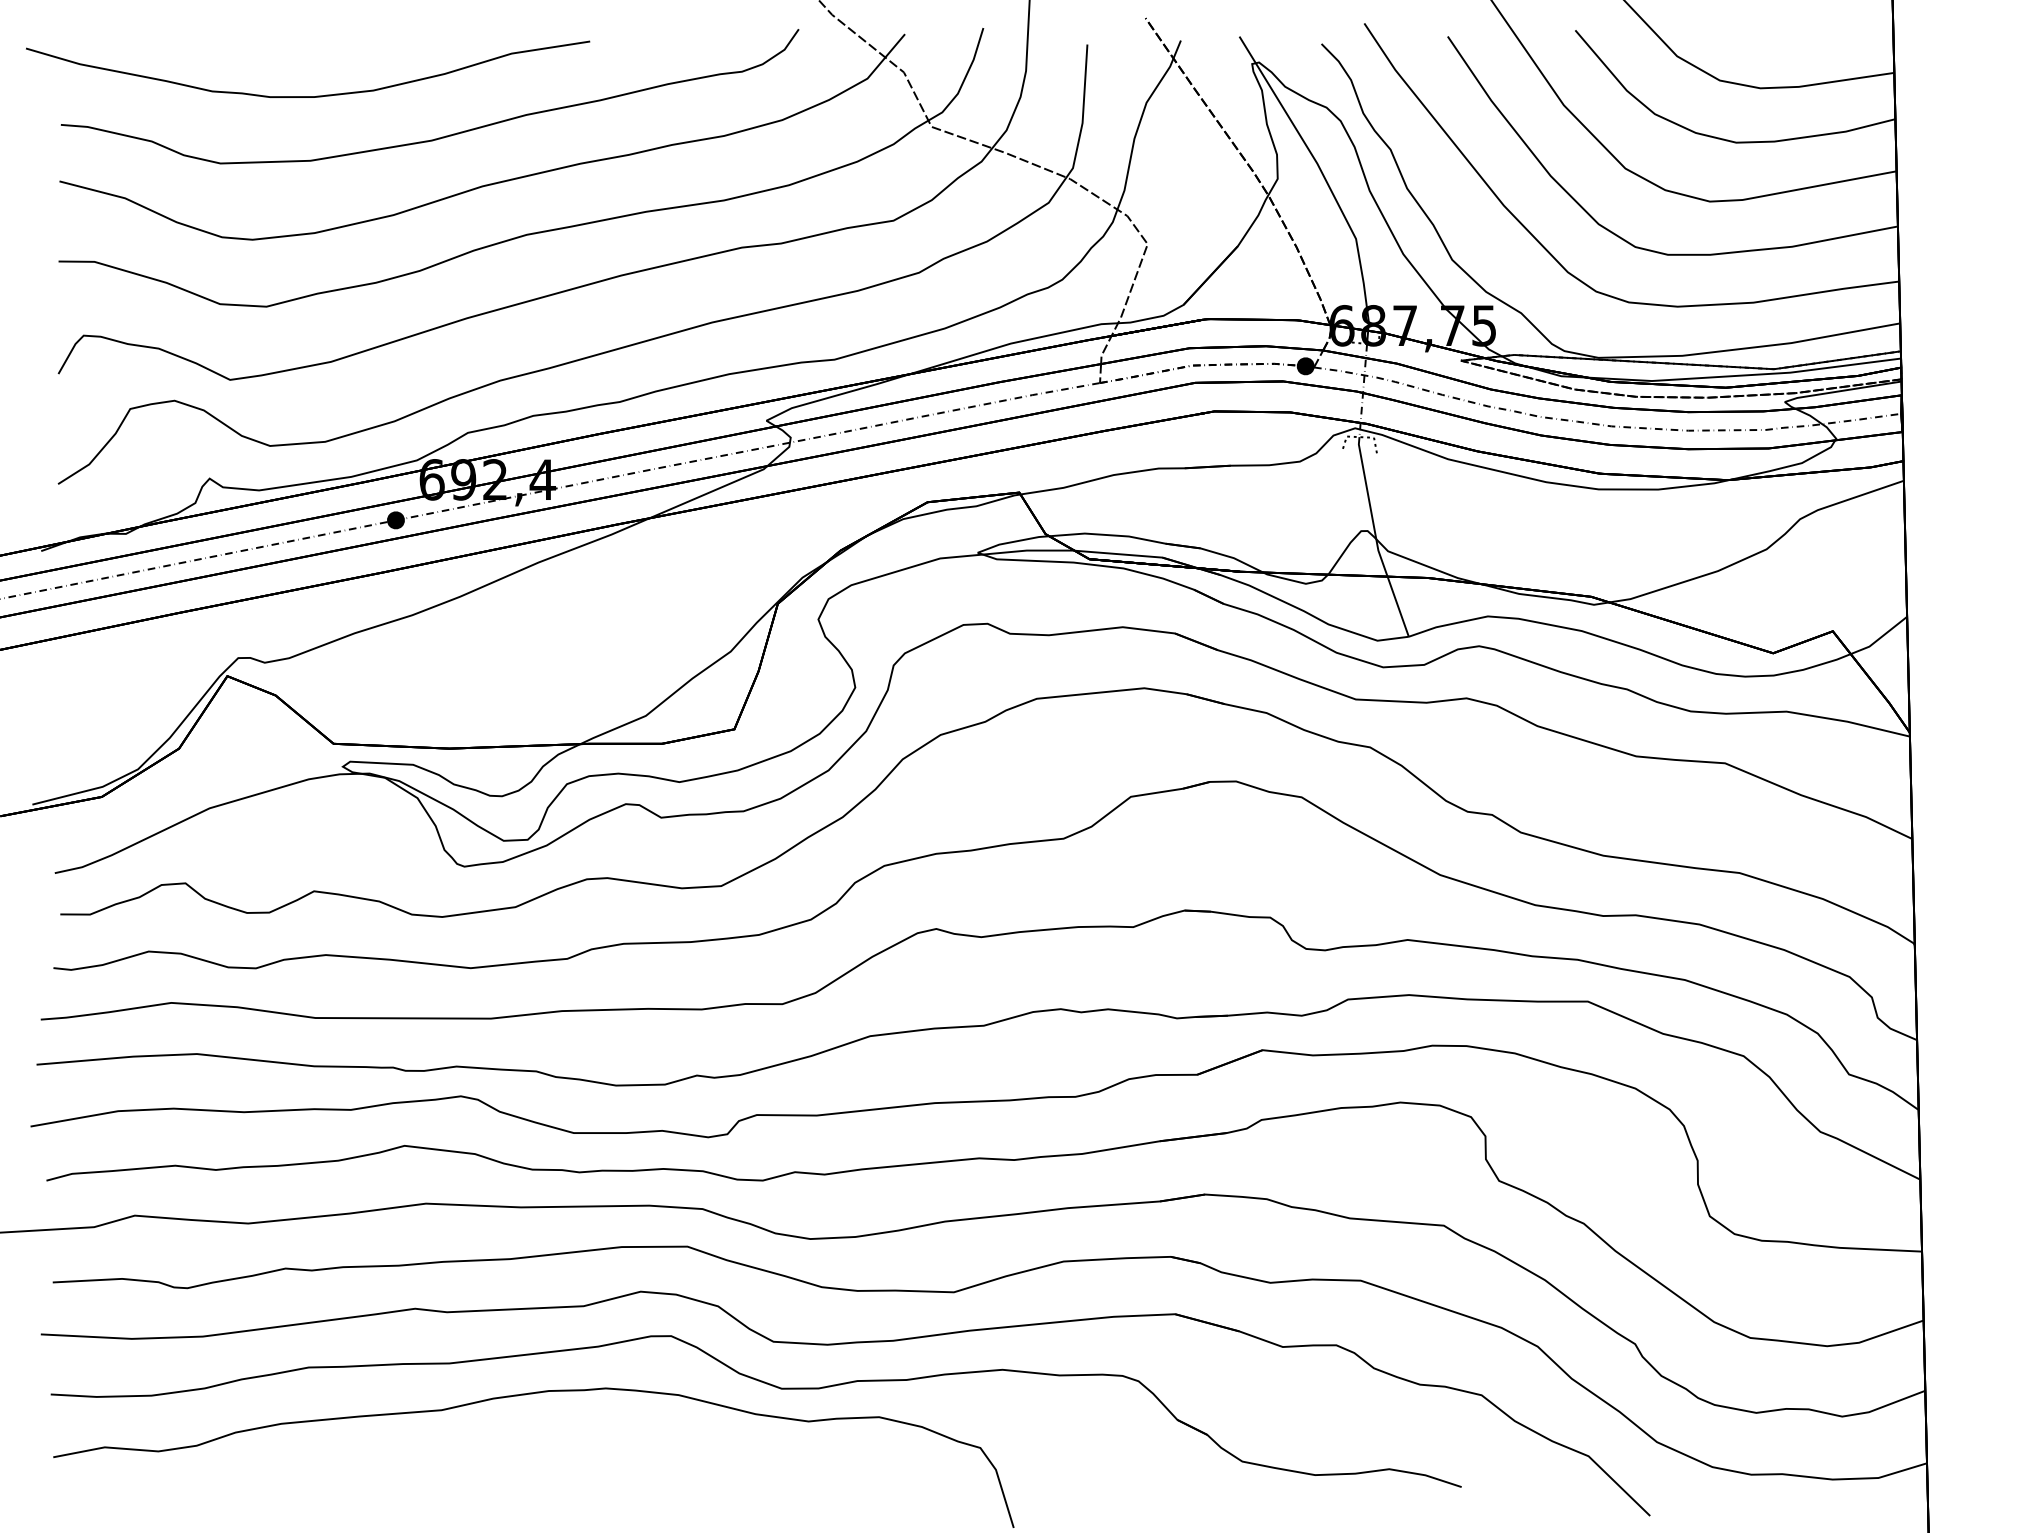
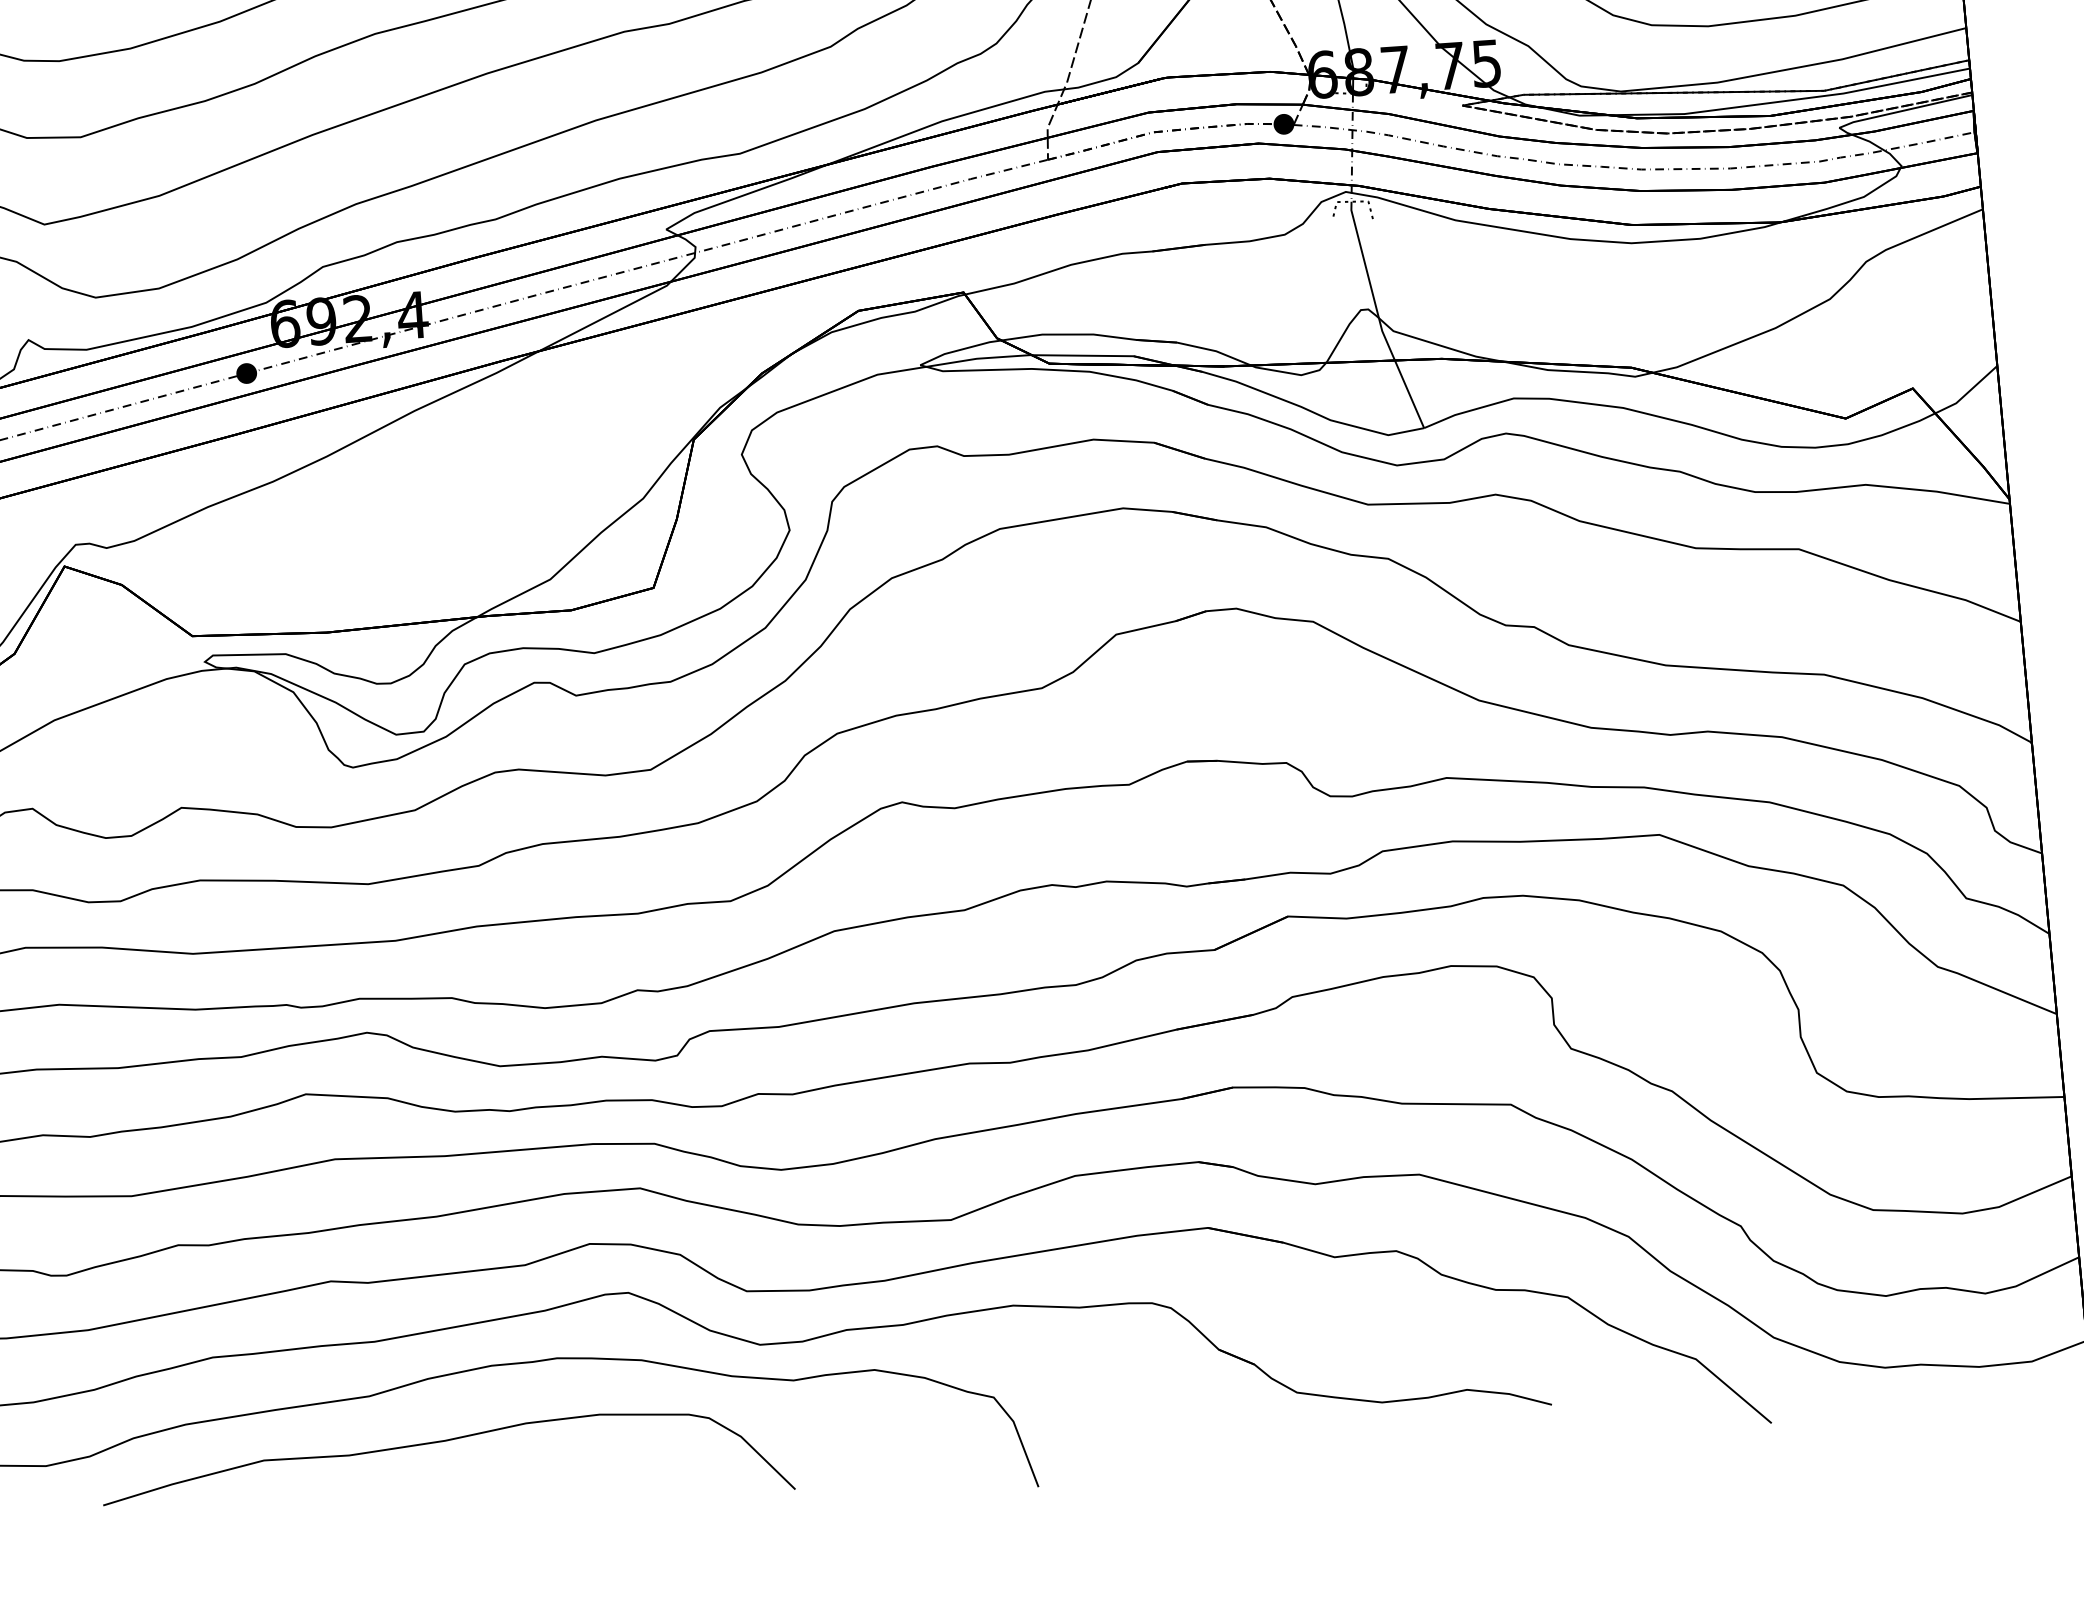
curve: (502, 1454) -> (443, 1442), added

